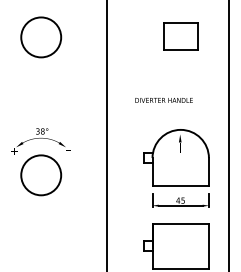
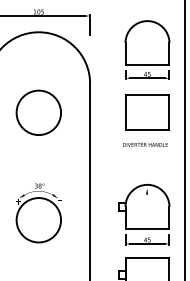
circle: (40, 36) -> (38, 112), size x1.43
part: (180, 36) -> (147, 112), size x1.67
text: (164, 99) -> (145, 144), moved
circle: (40, 175) -> (38, 220), size x1.43

